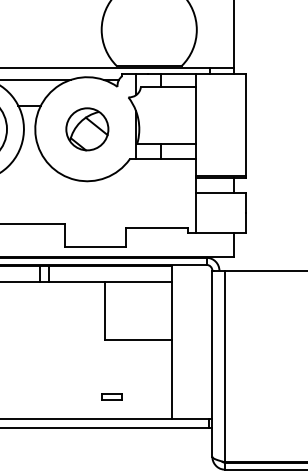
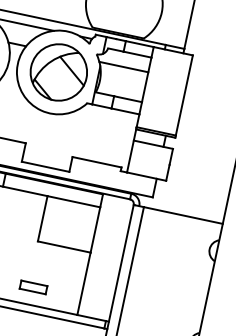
line: (164, 105) -> (123, 66), added
part: (87, 129) -> (58, 72), size x1.67
part: (112, 396) -> (33, 287), size x1.67

